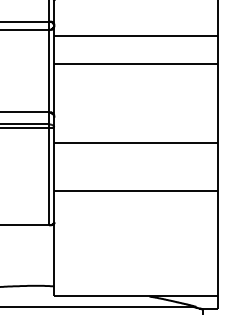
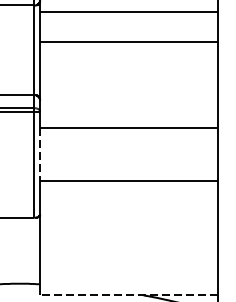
line: (54, 167) -> (40, 155), solid -> dashed
line: (135, 296) -> (128, 295), solid -> dashed

